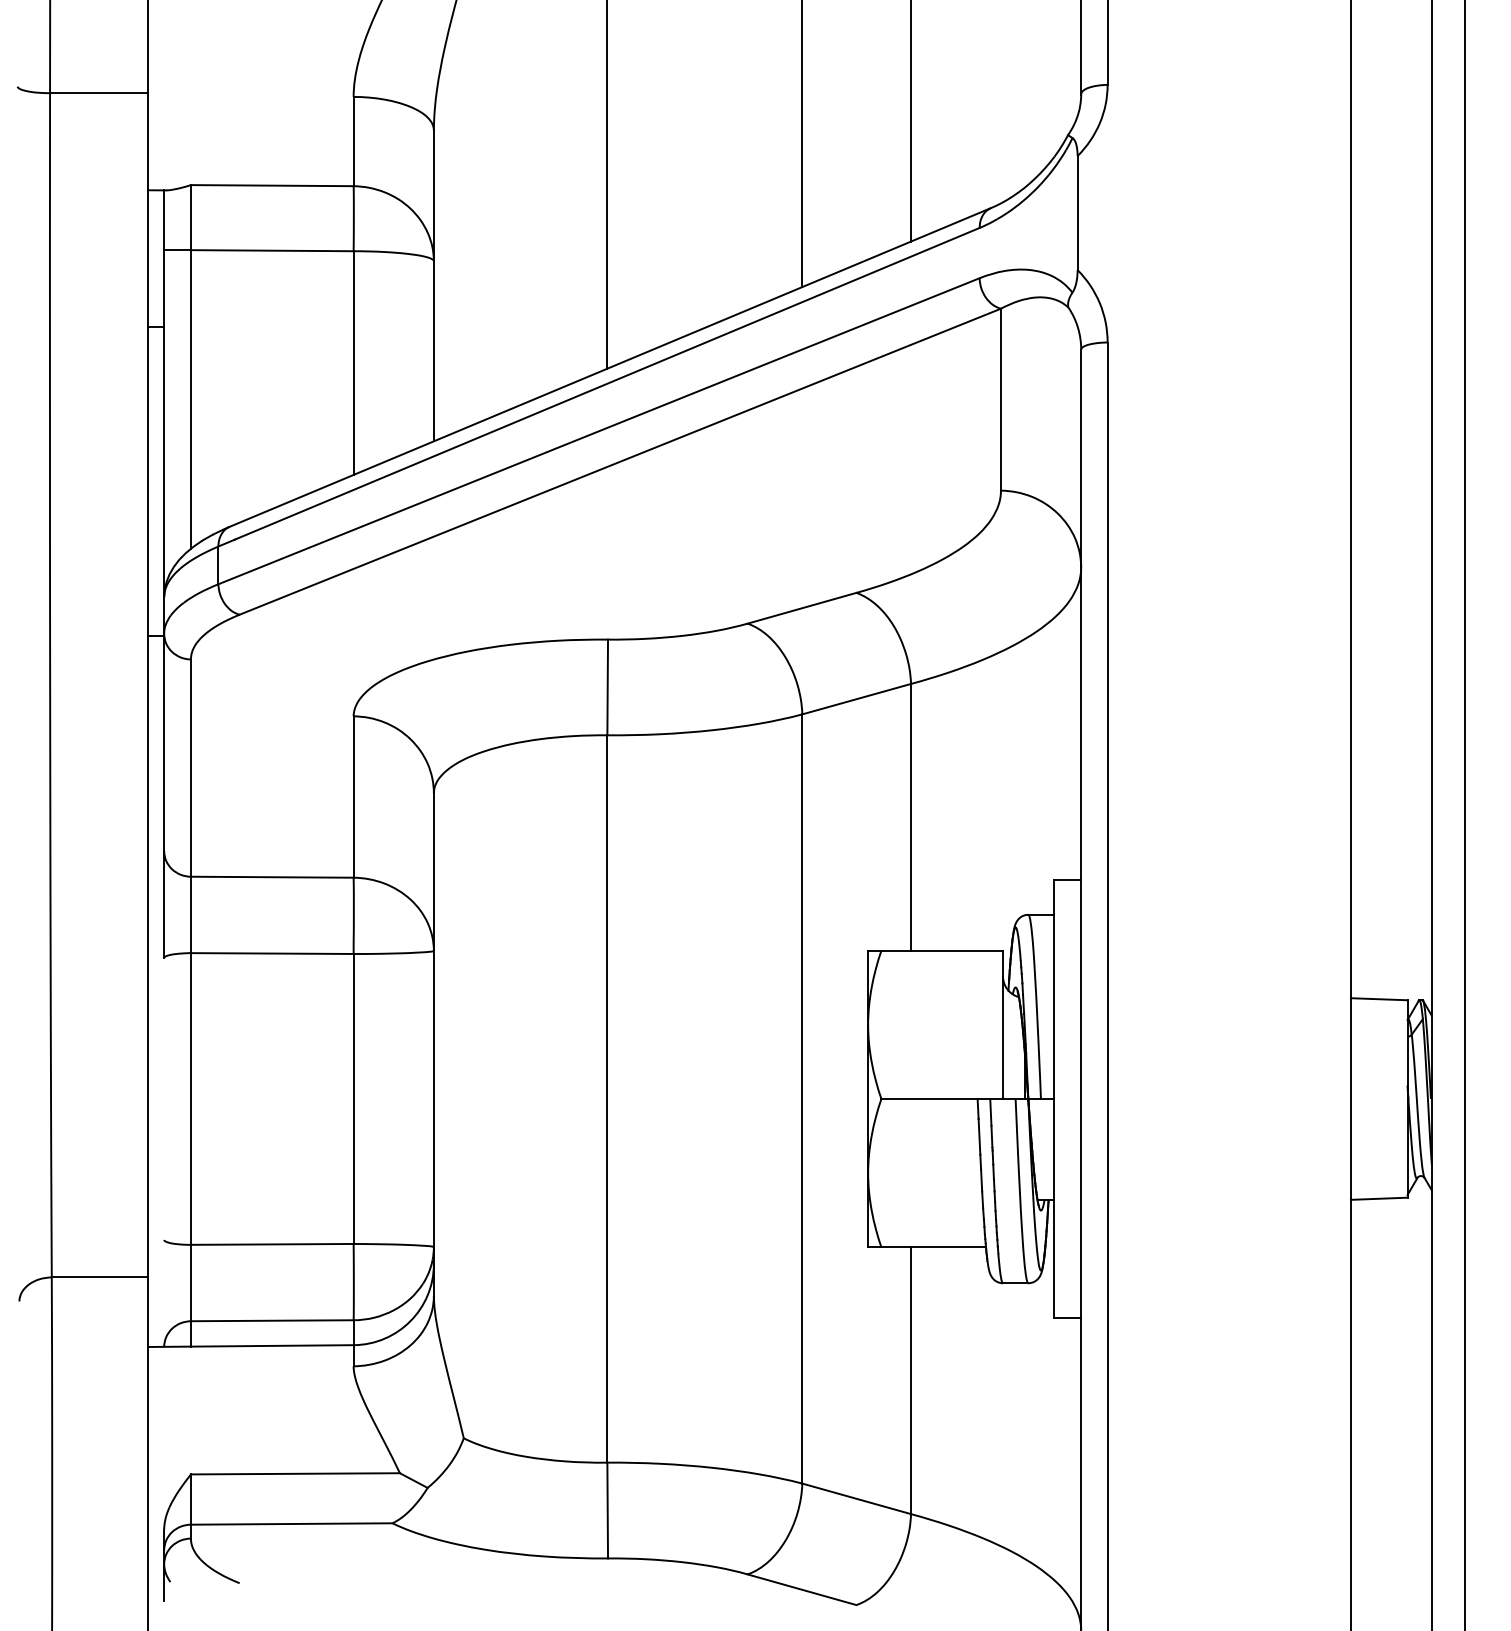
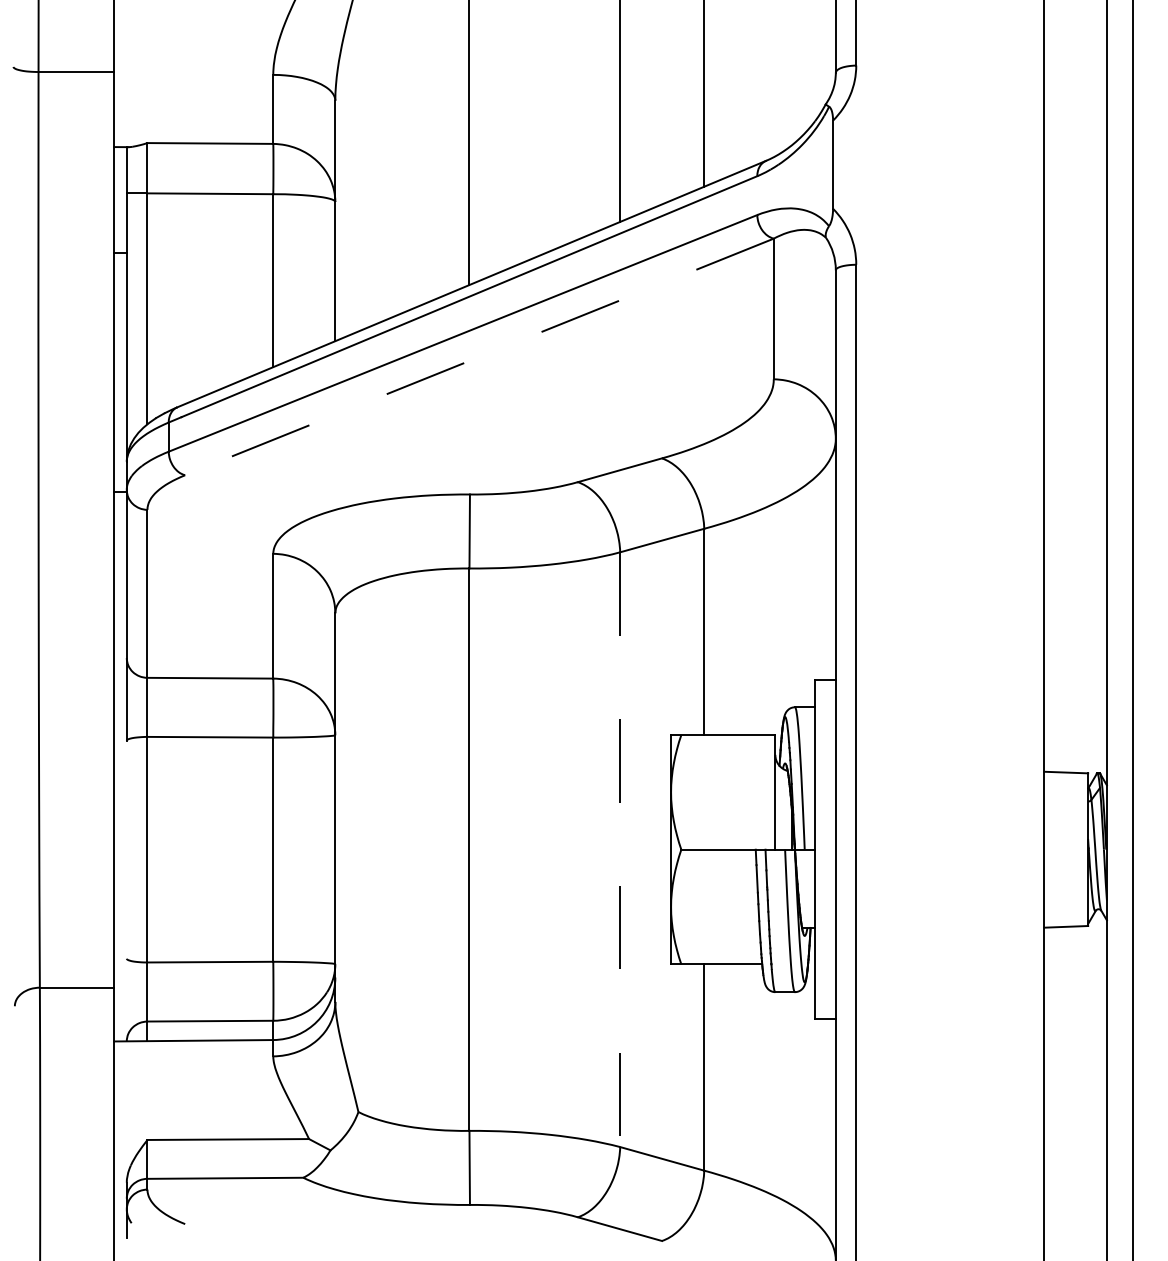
line: (619, 461) -> (478, 356), solid -> dashed
line: (802, 1098) -> (620, 849), solid -> dashed

